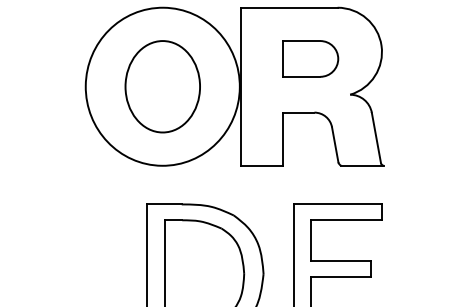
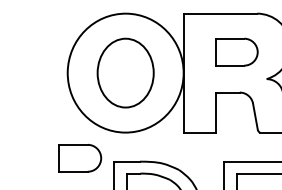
part: (102, 199) -> (80, 157), added

